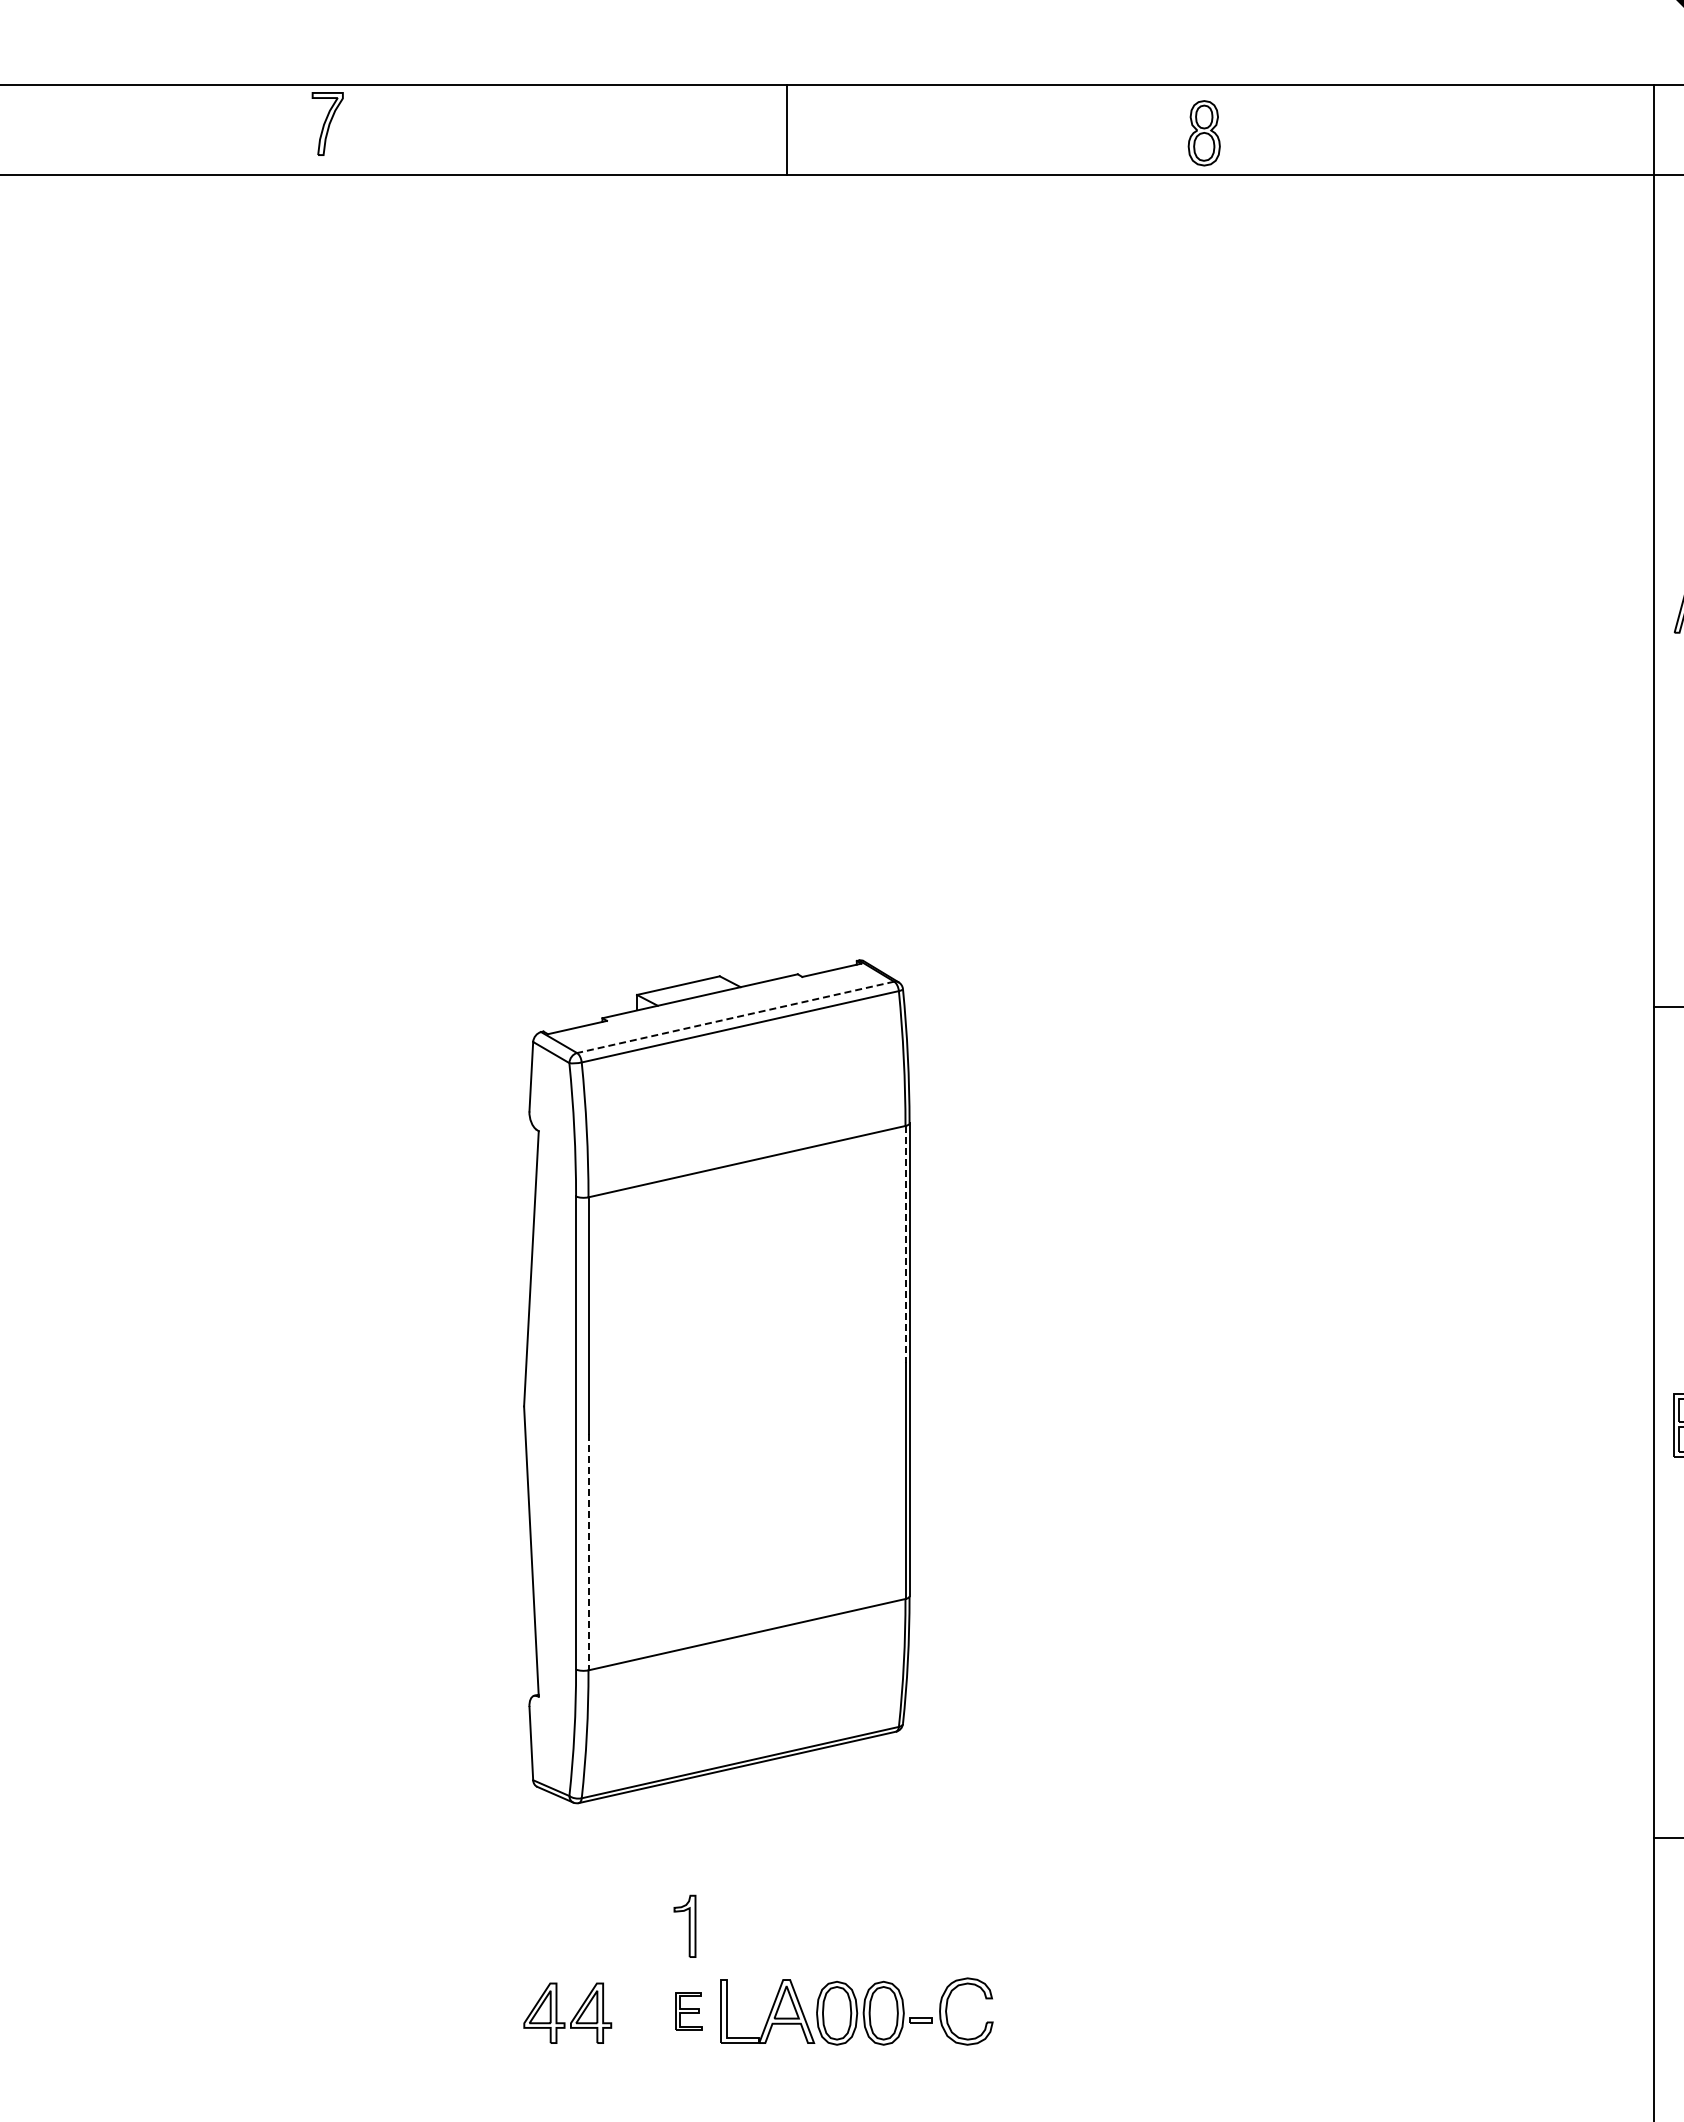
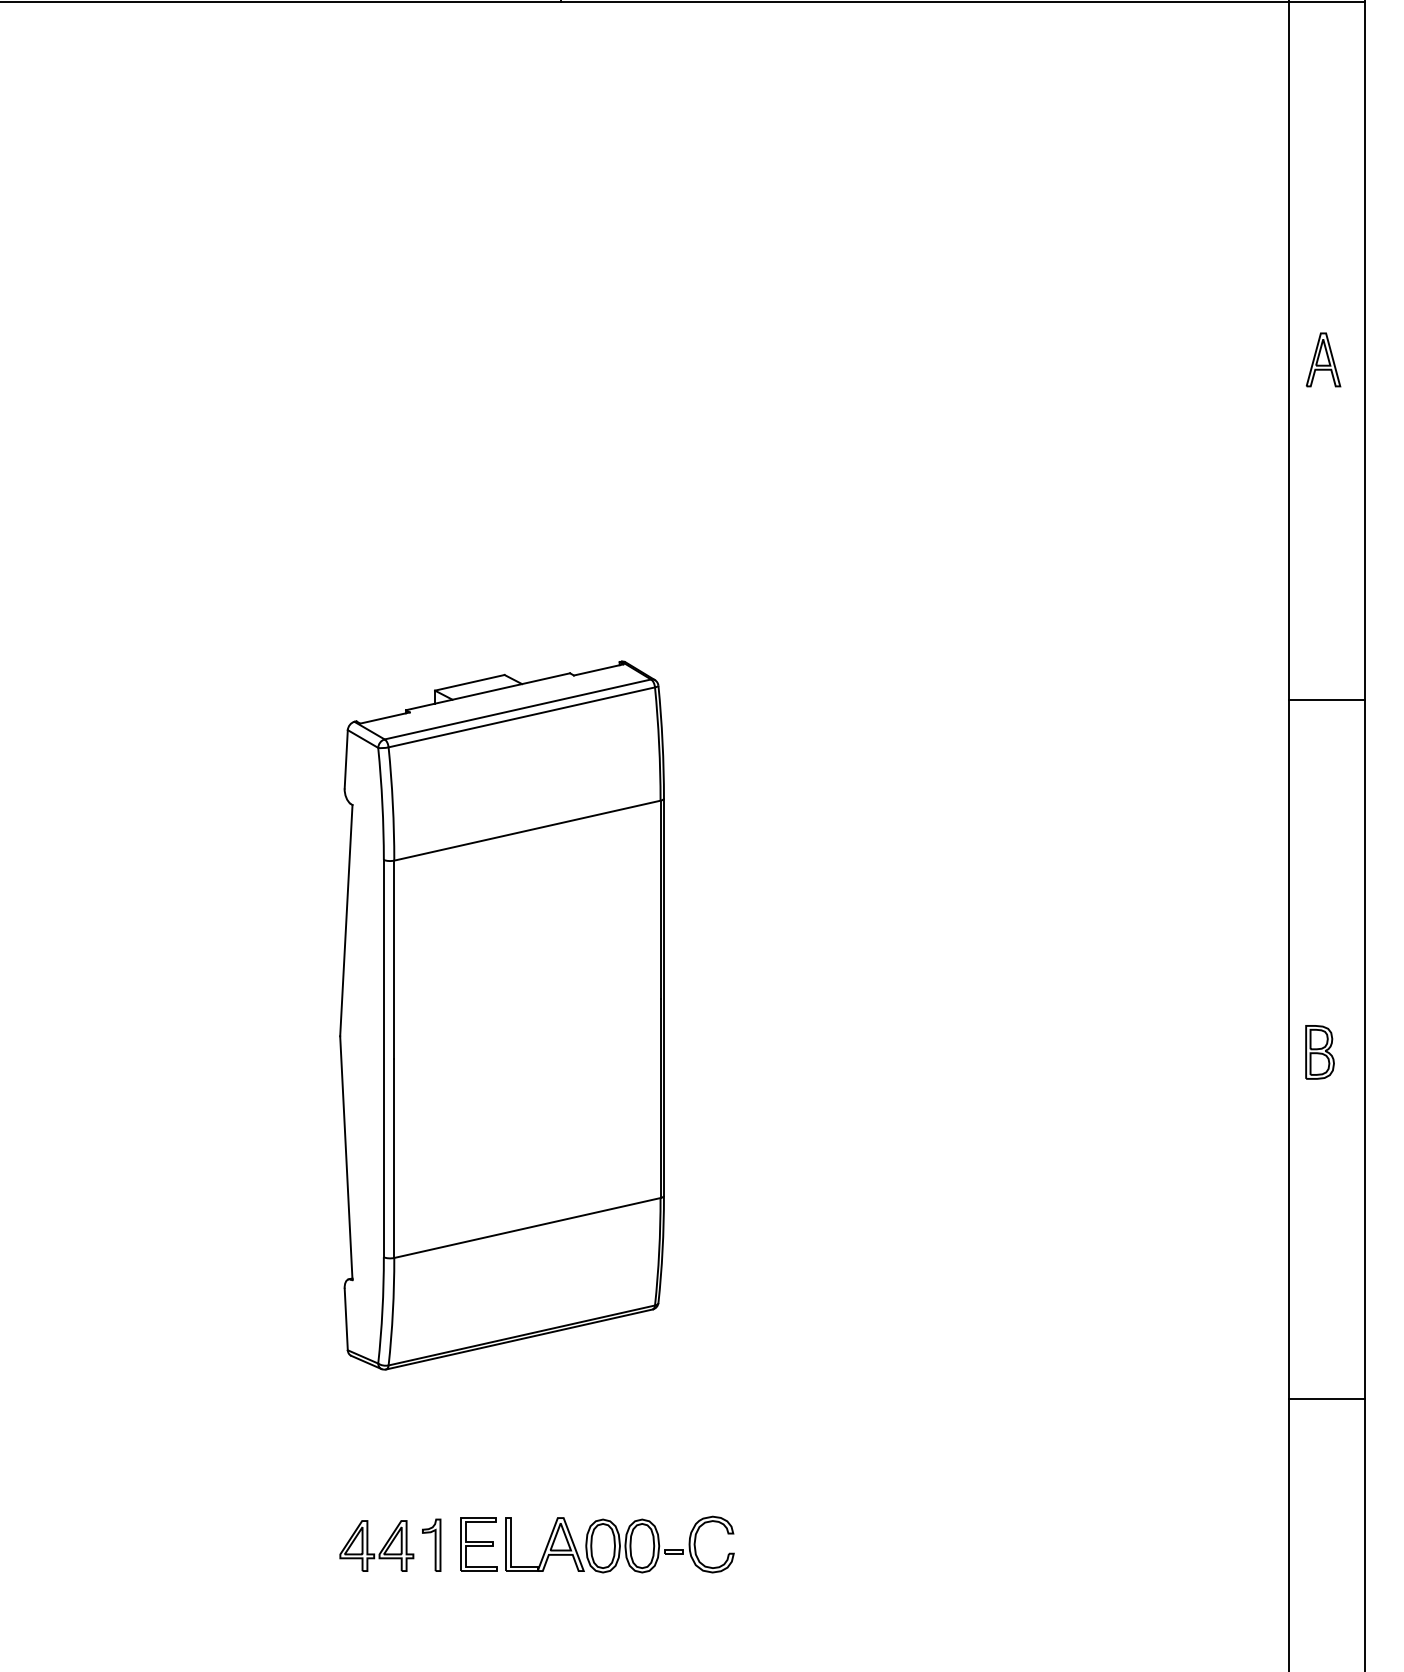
line: (735, 1017) -> (517, 709), dashed -> solid
line: (905, 1244) -> (660, 900), dashed -> solid
line: (588, 1552) -> (394, 1158), dashed -> solid
part: (684, 1925) -> (431, 1544), moved
part: (688, 2011) -> (478, 1544), size x1.67

